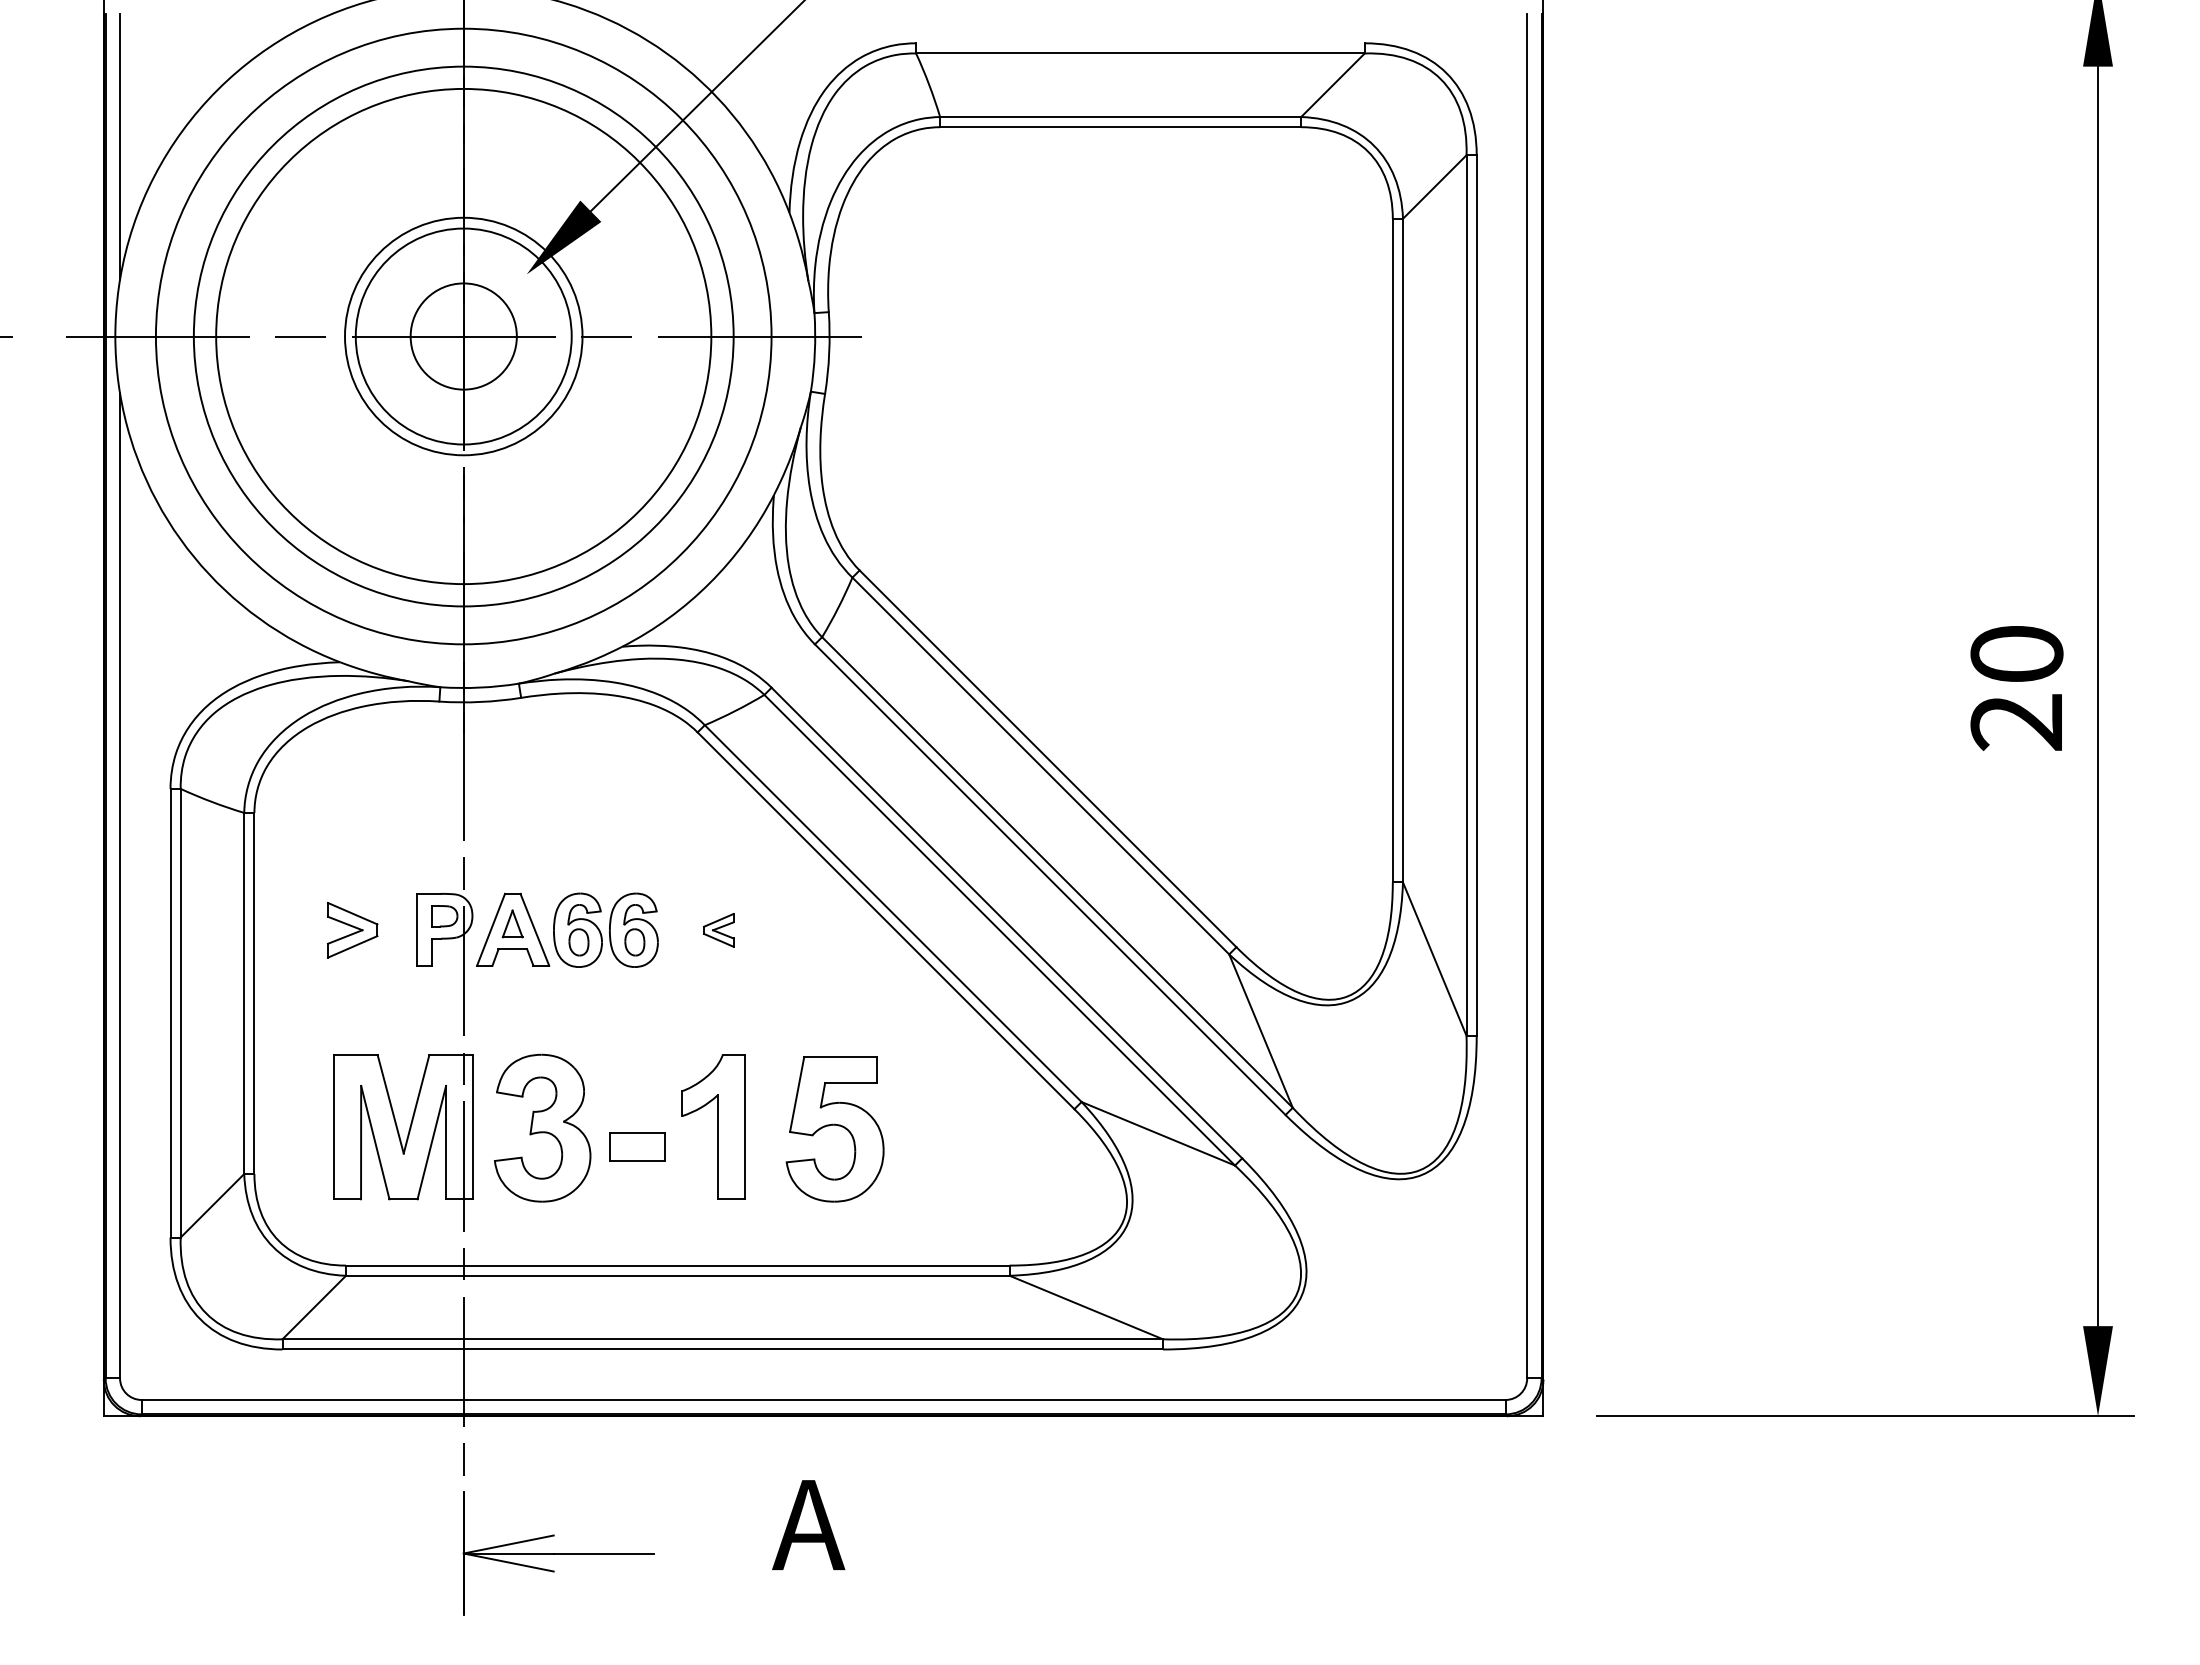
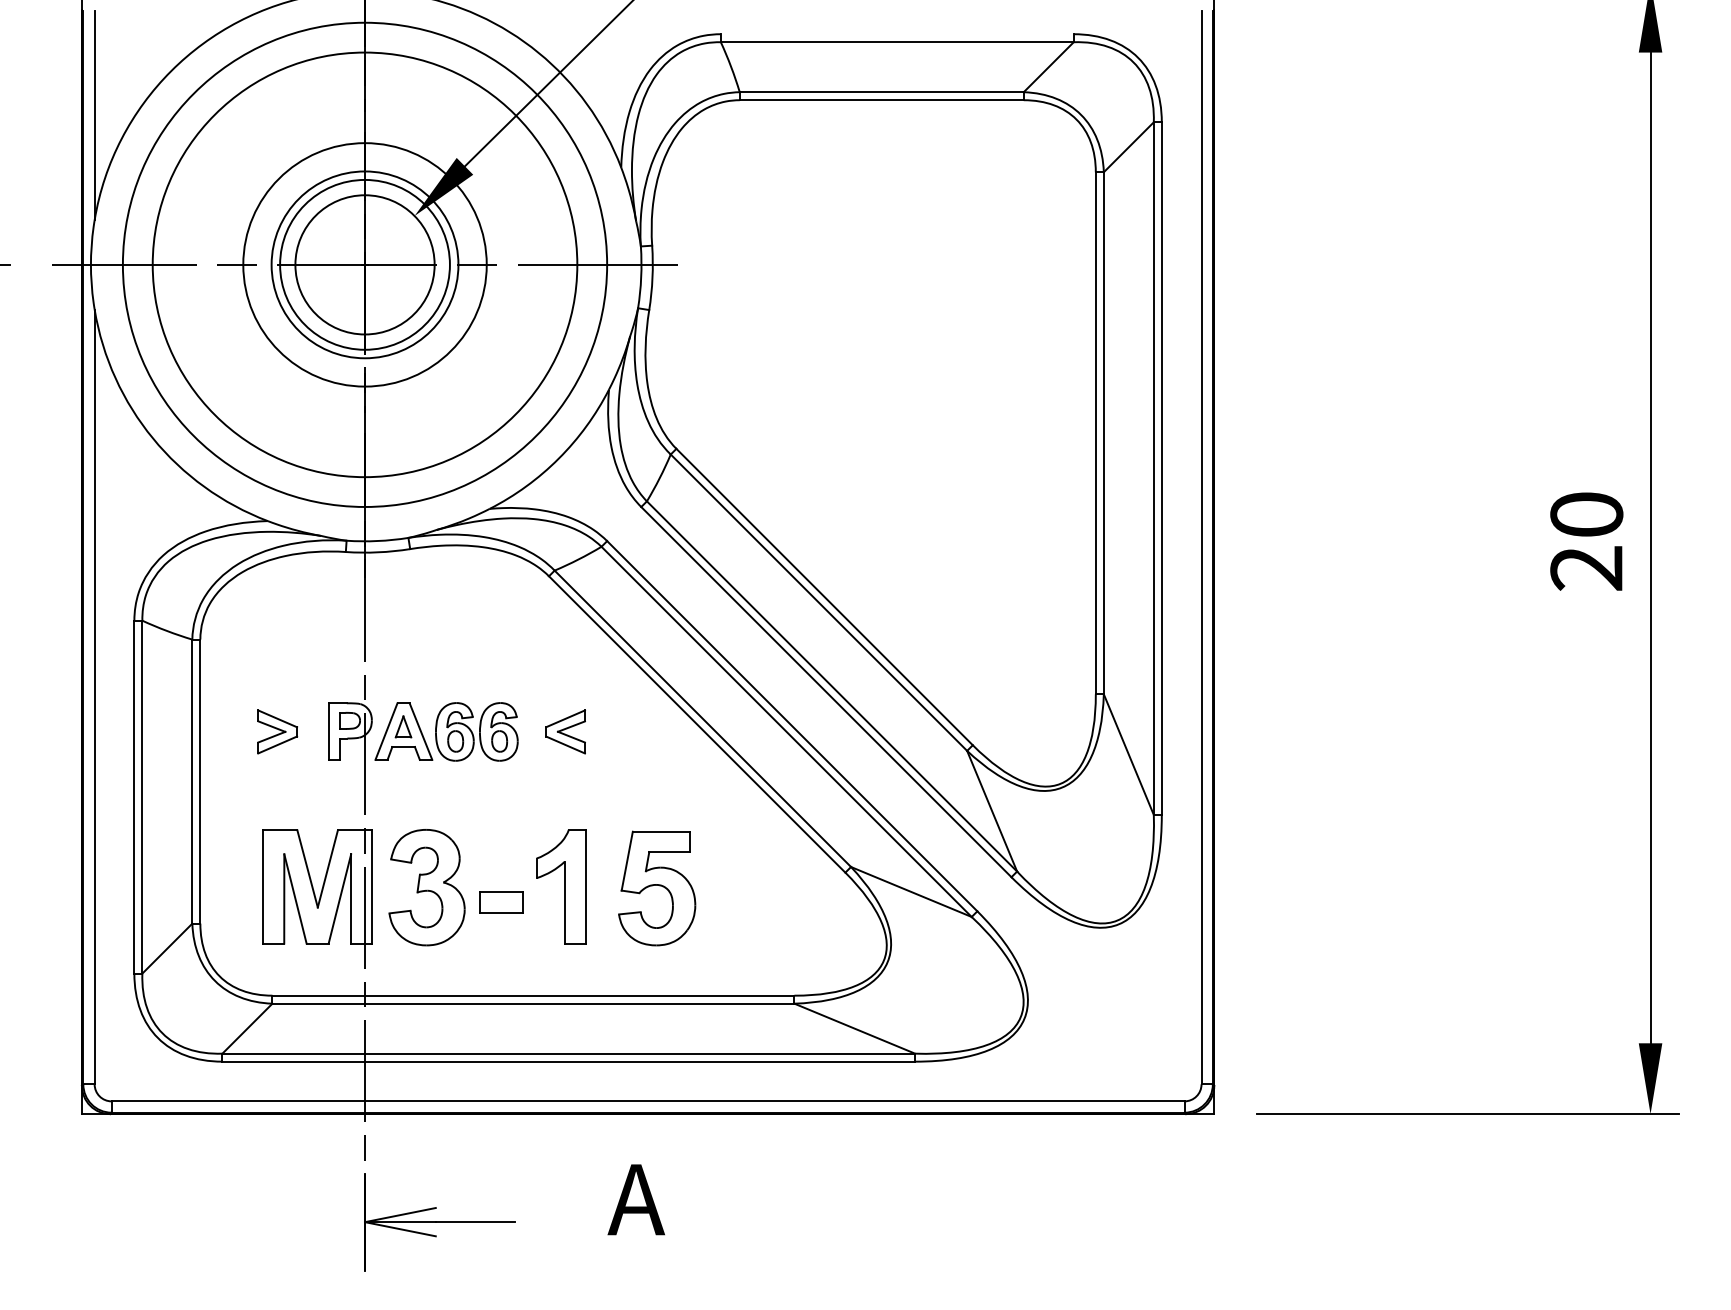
circle: (463, 336) -> (364, 264), size x0.62
circle: (463, 336) -> (364, 264), size x1.67
part: (718, 930) -> (565, 732), size x1.67

